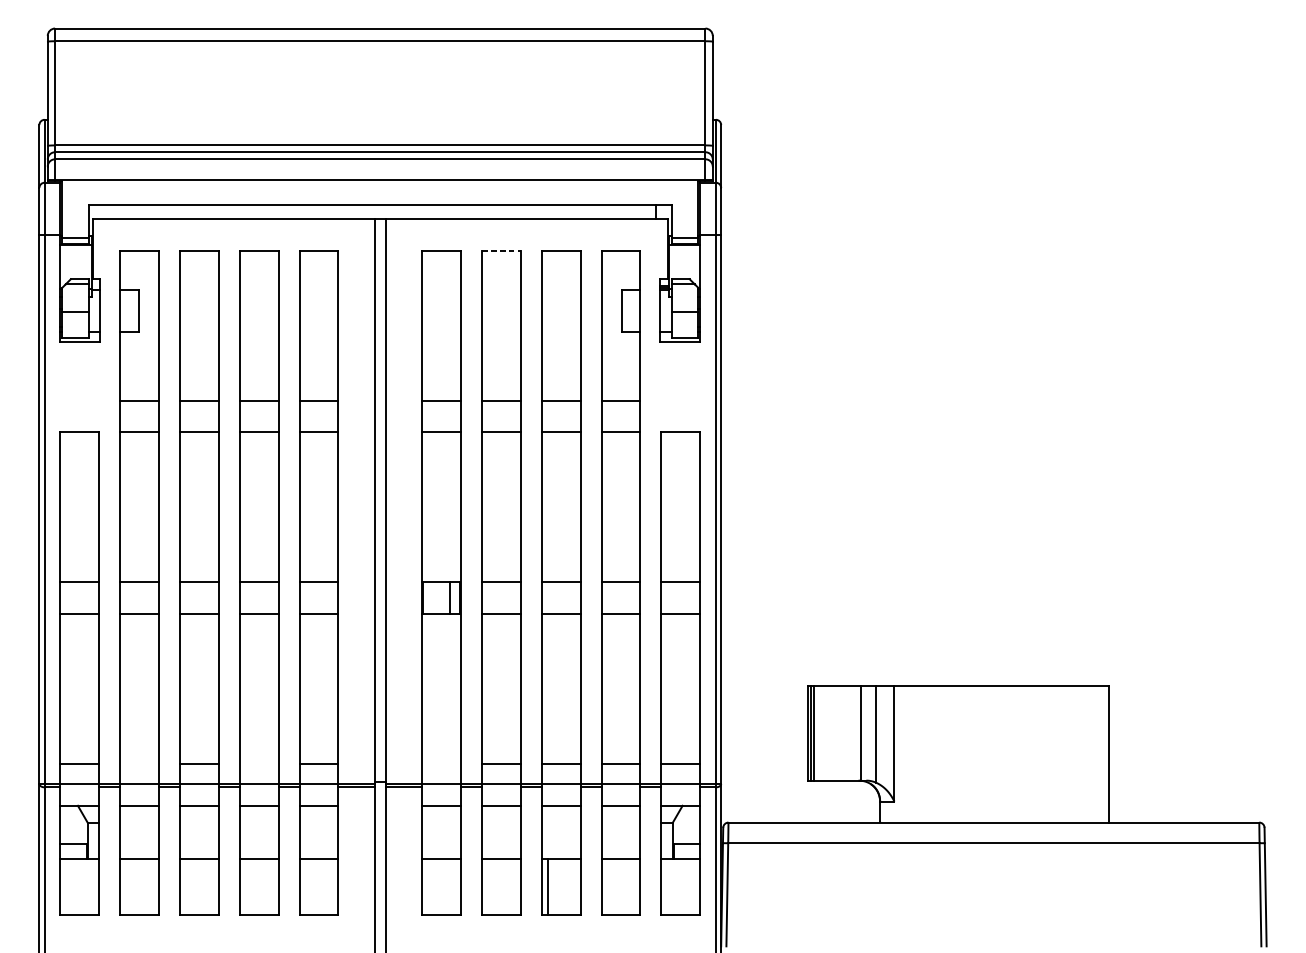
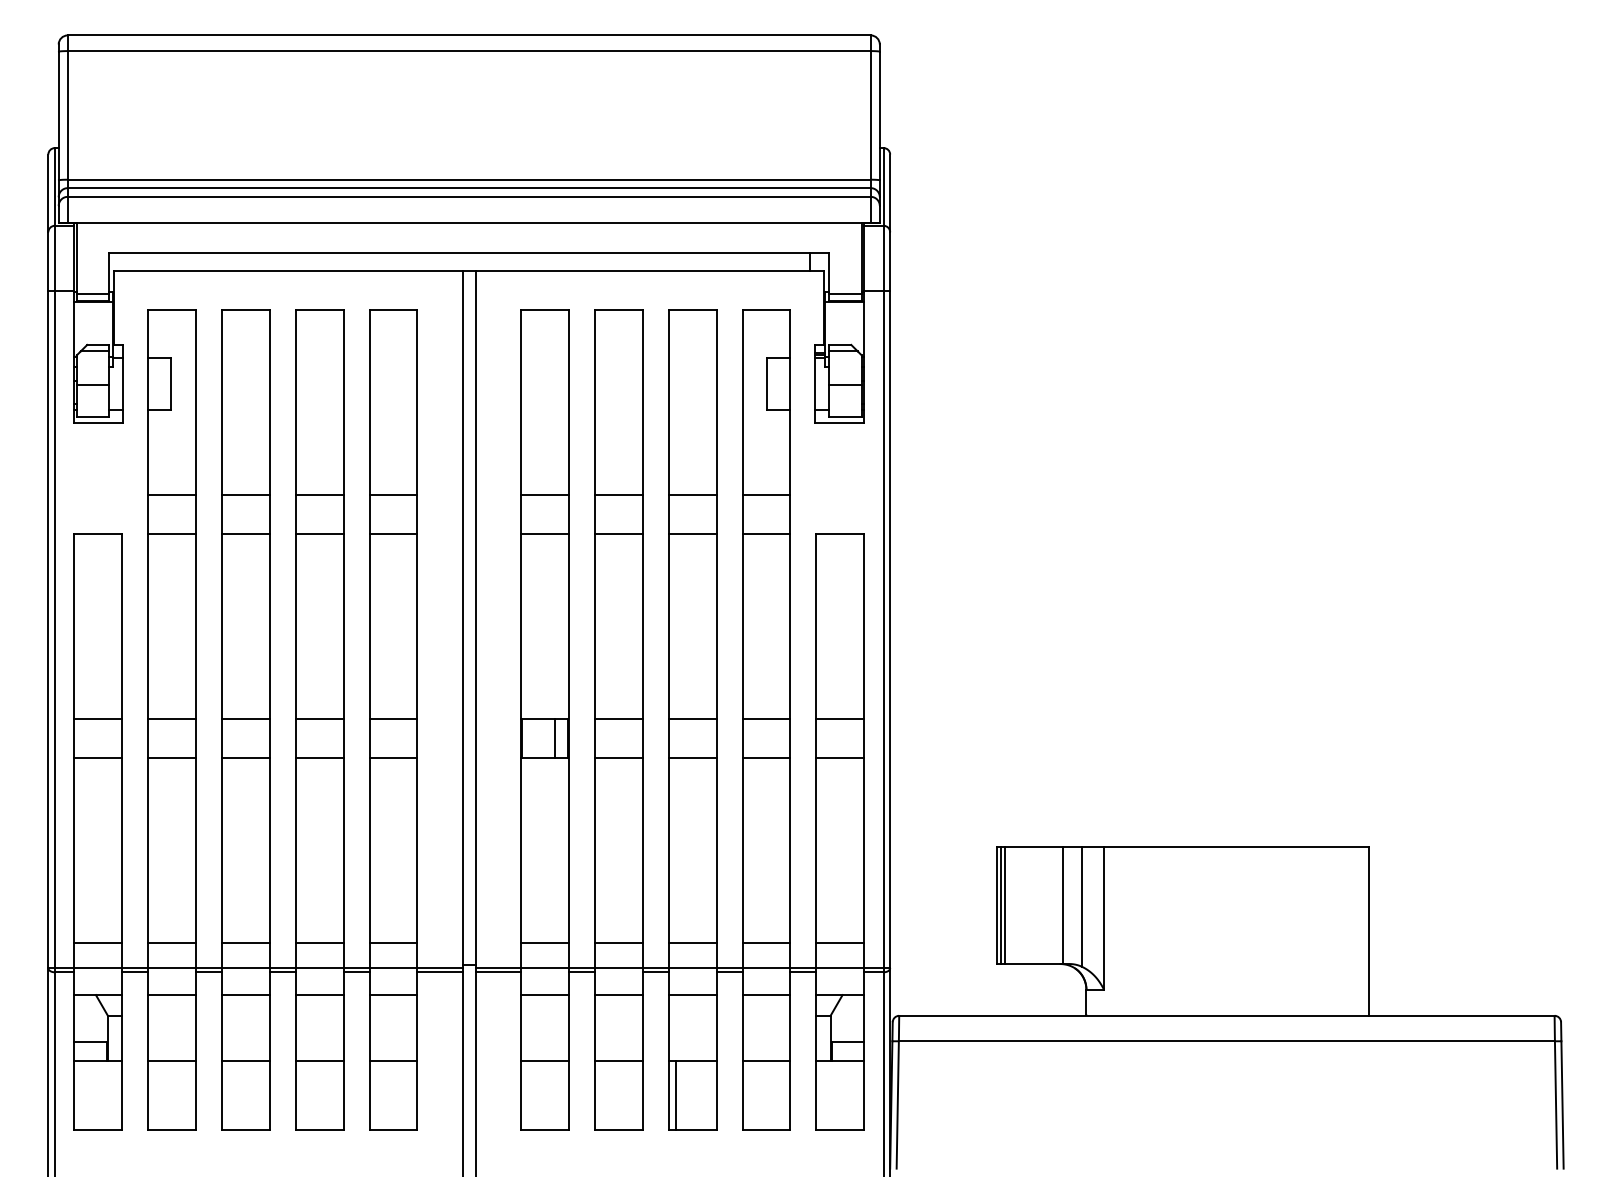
line: (501, 250) -> (618, 309), dashed -> solid
line: (139, 764) -> (172, 943), added
line: (258, 764) -> (319, 943), added
line: (441, 764) -> (544, 943), added

